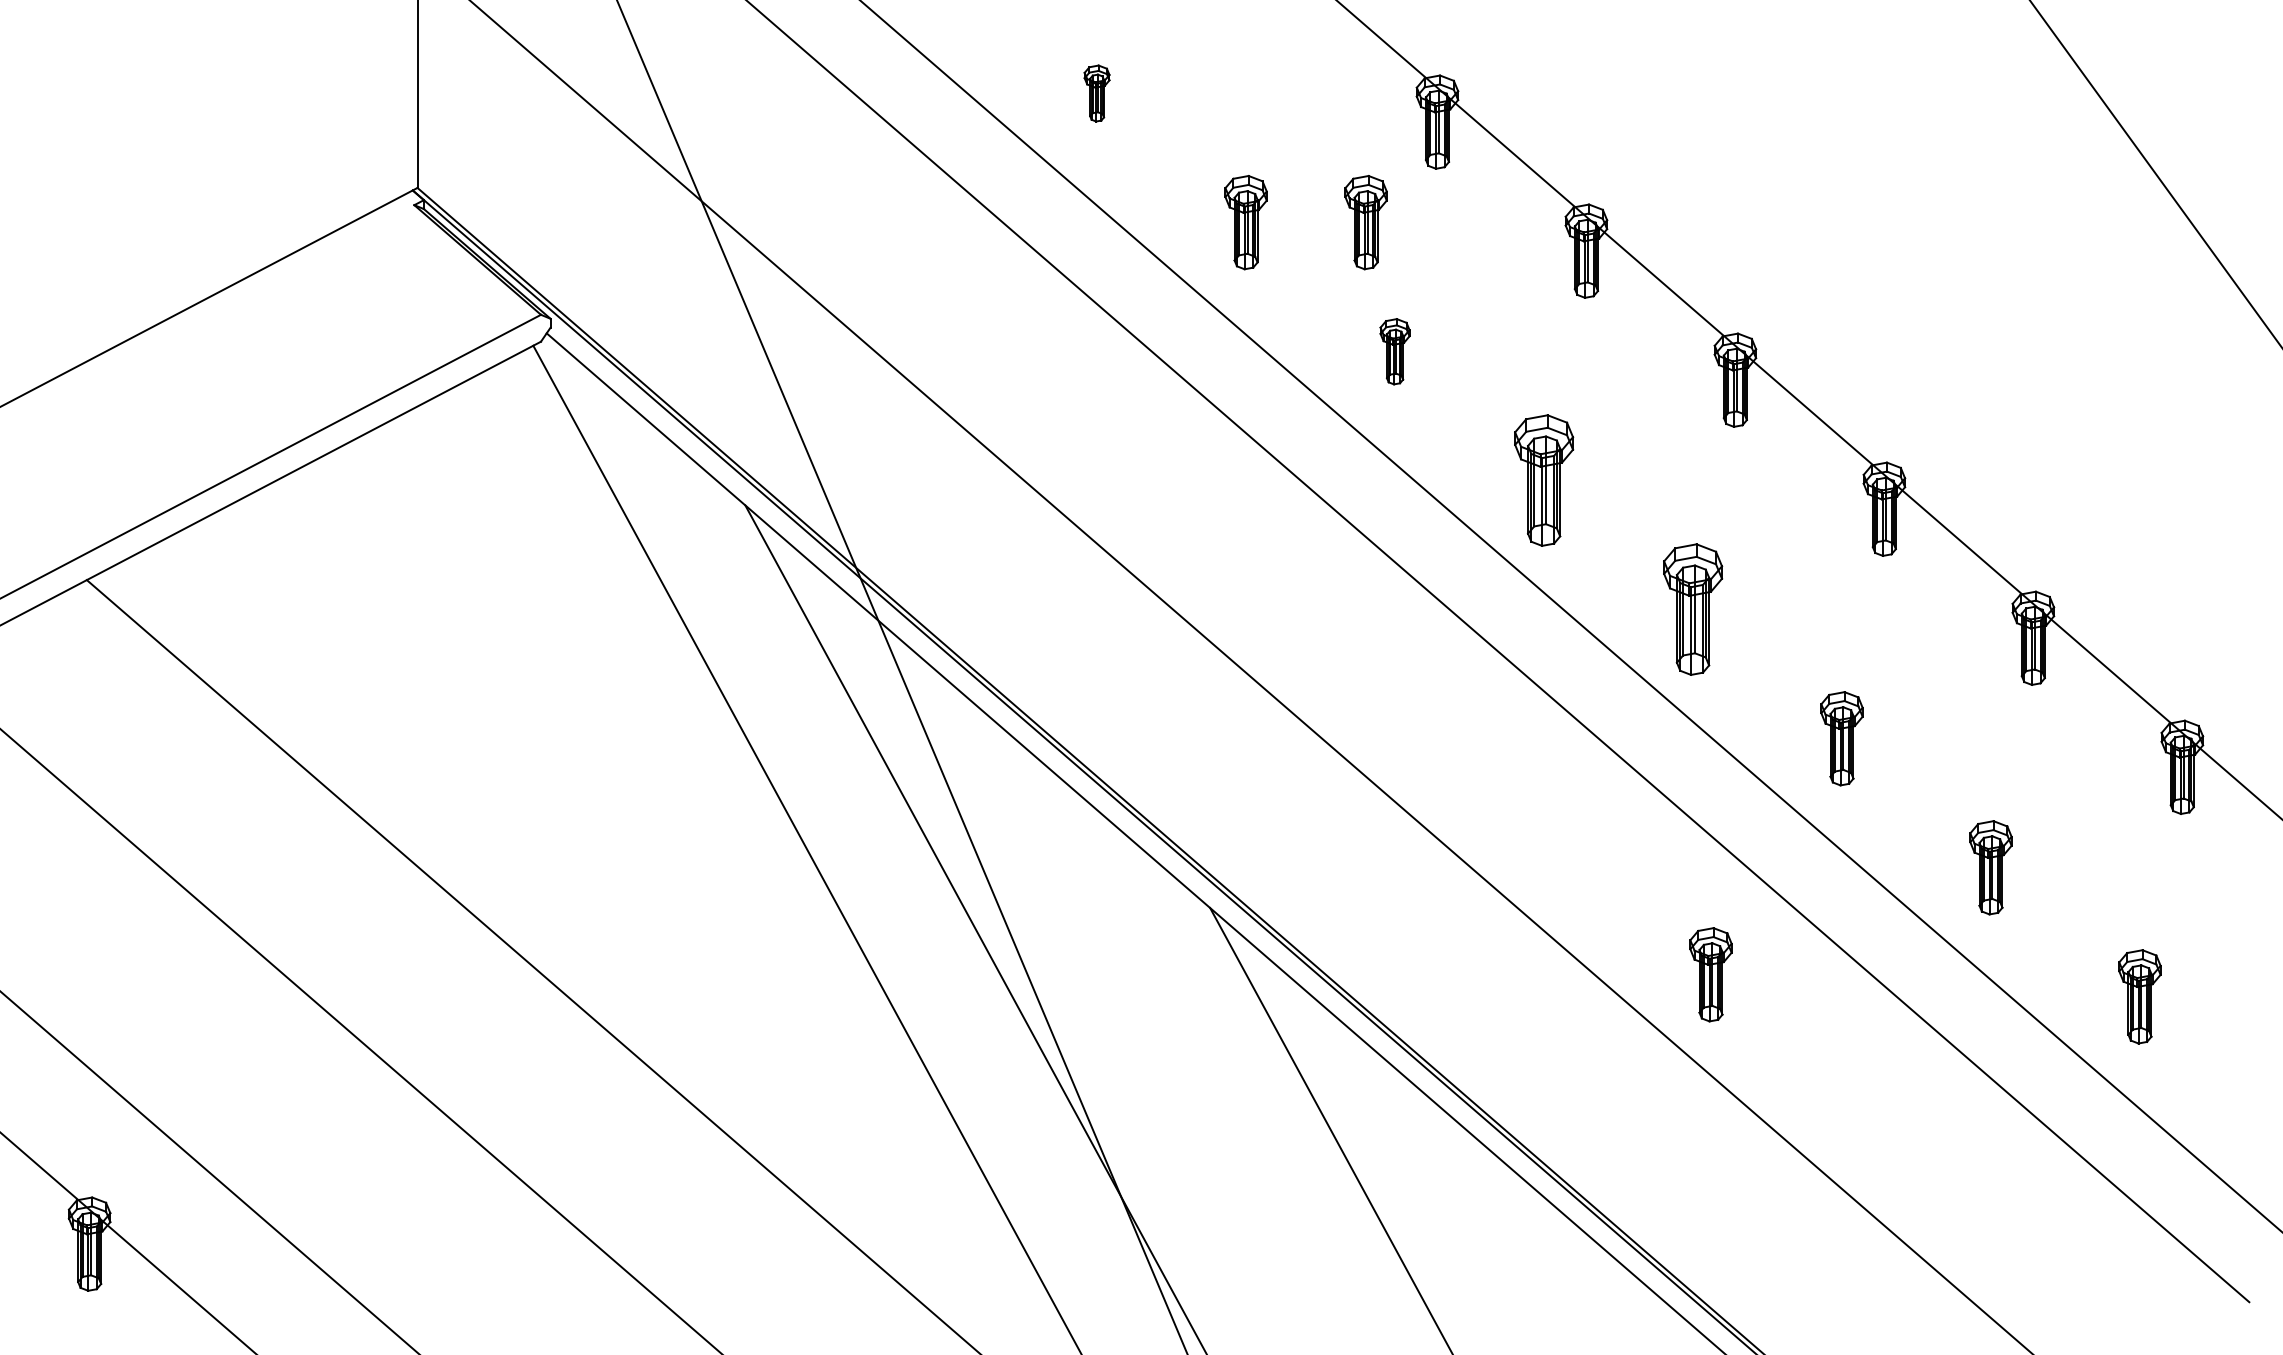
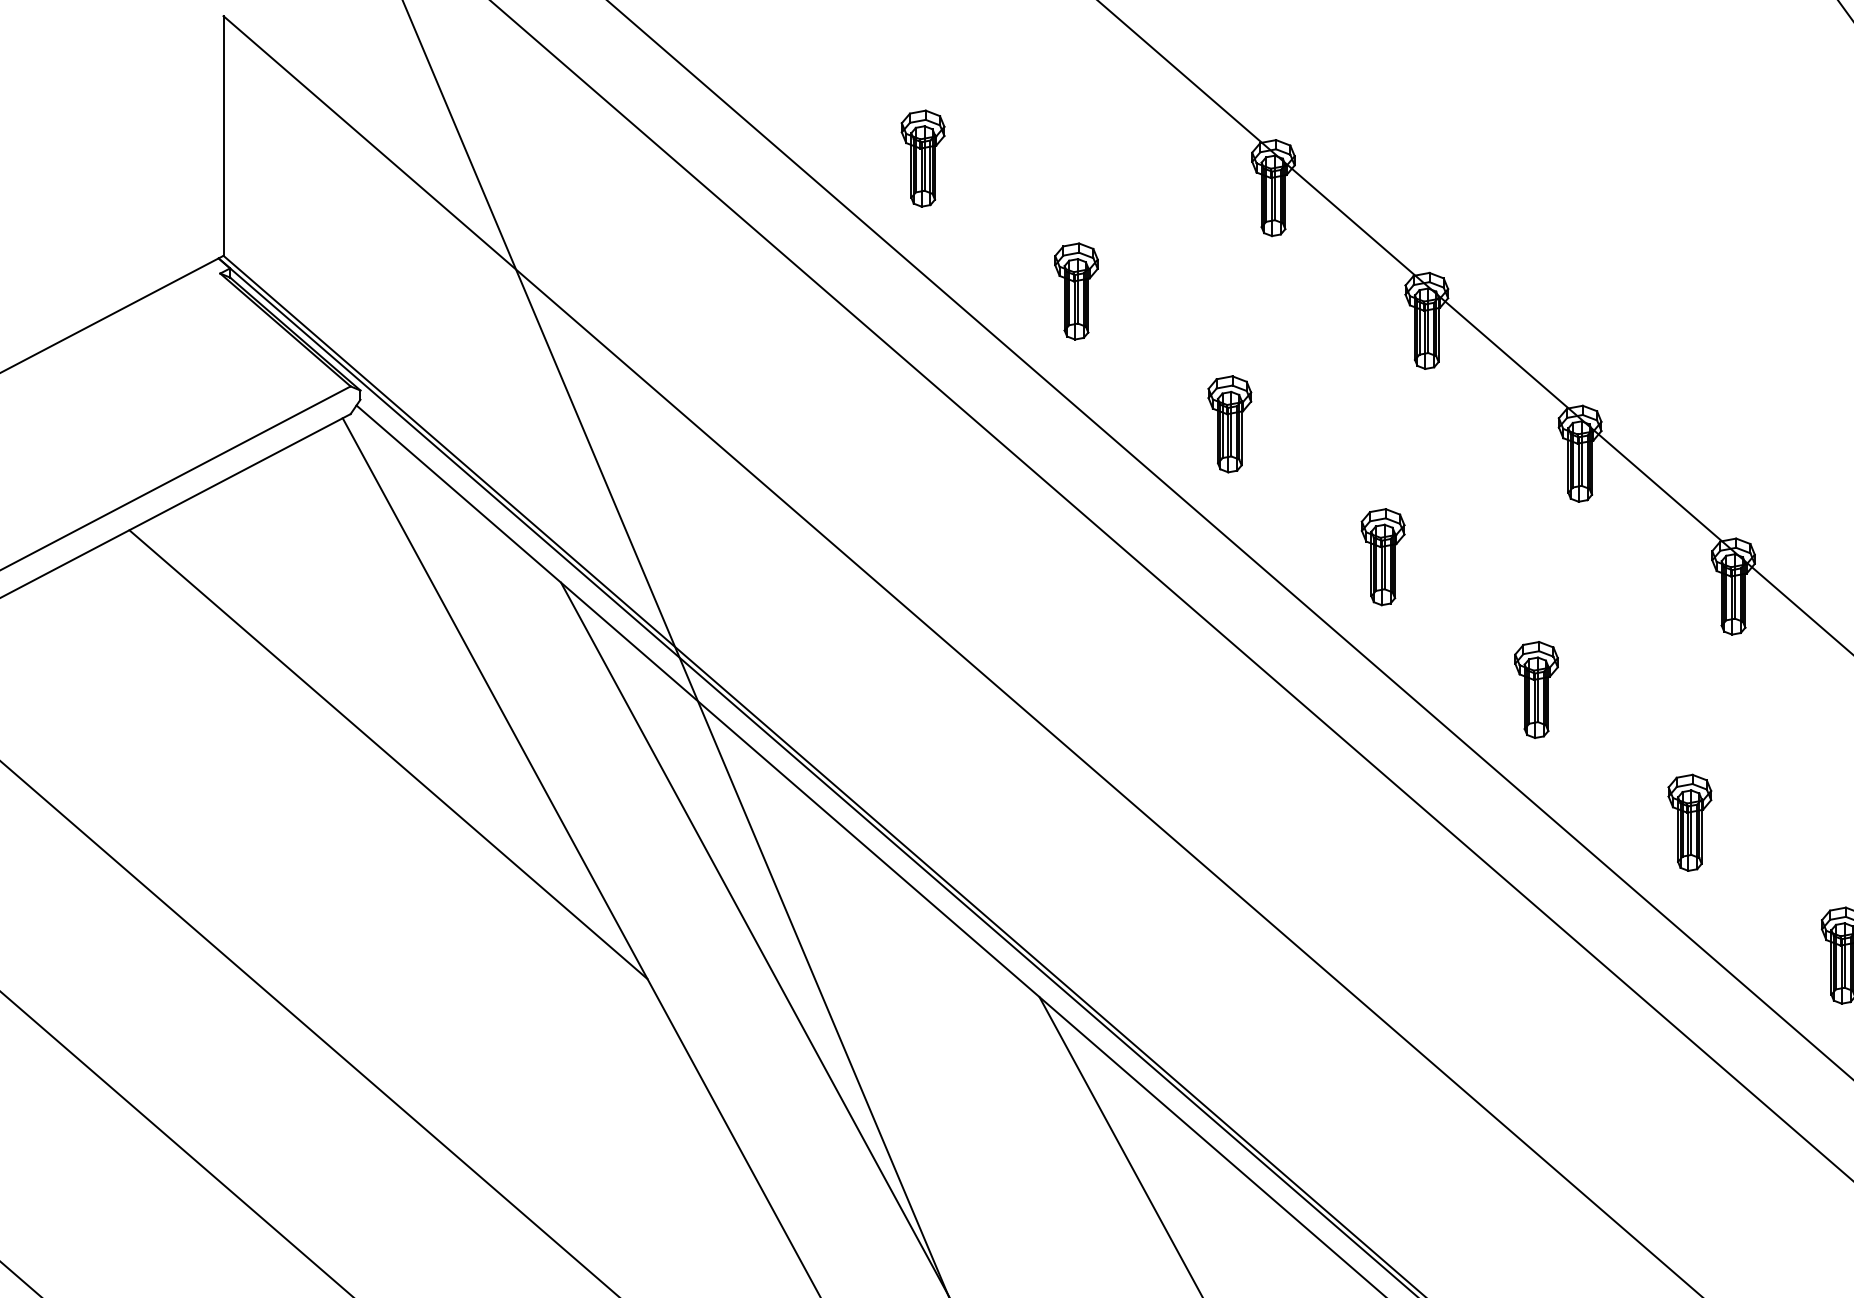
part: (1096, 93) -> (922, 158), size x1.67
part: (1365, 222) -> (1199, 291), removed
part: (1394, 351) -> (1229, 424), size x1.43
part: (1543, 480) -> (1382, 556), size x0.71
part: (1692, 609) -> (1536, 689), size x0.71
line: (577, 672) -> (388, 754), added
part: (1710, 974) -> (1554, 1065), removed

